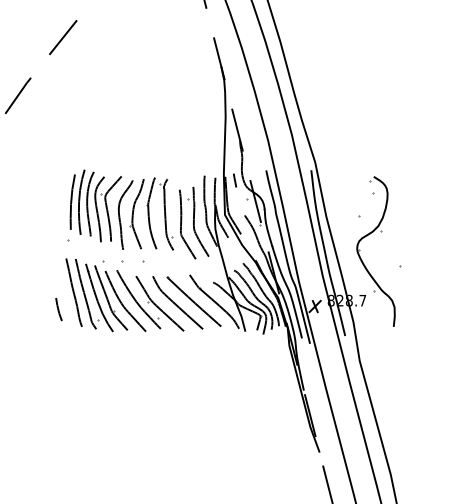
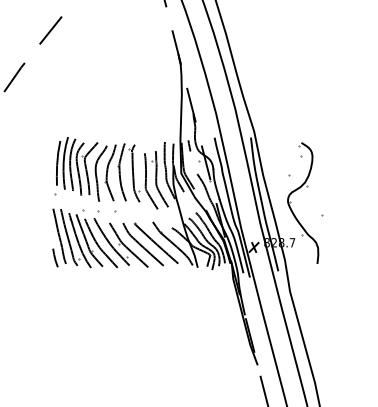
line: (58, 309) -> (55, 257), moved

